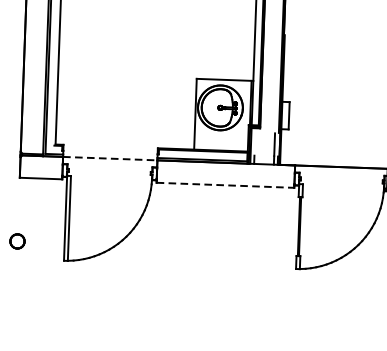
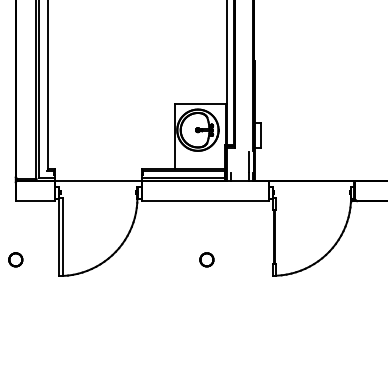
line: (110, 158) -> (98, 180), dashed -> solid
line: (225, 185) -> (205, 201), dashed -> solid
part: (224, 248) -> (206, 259), added

